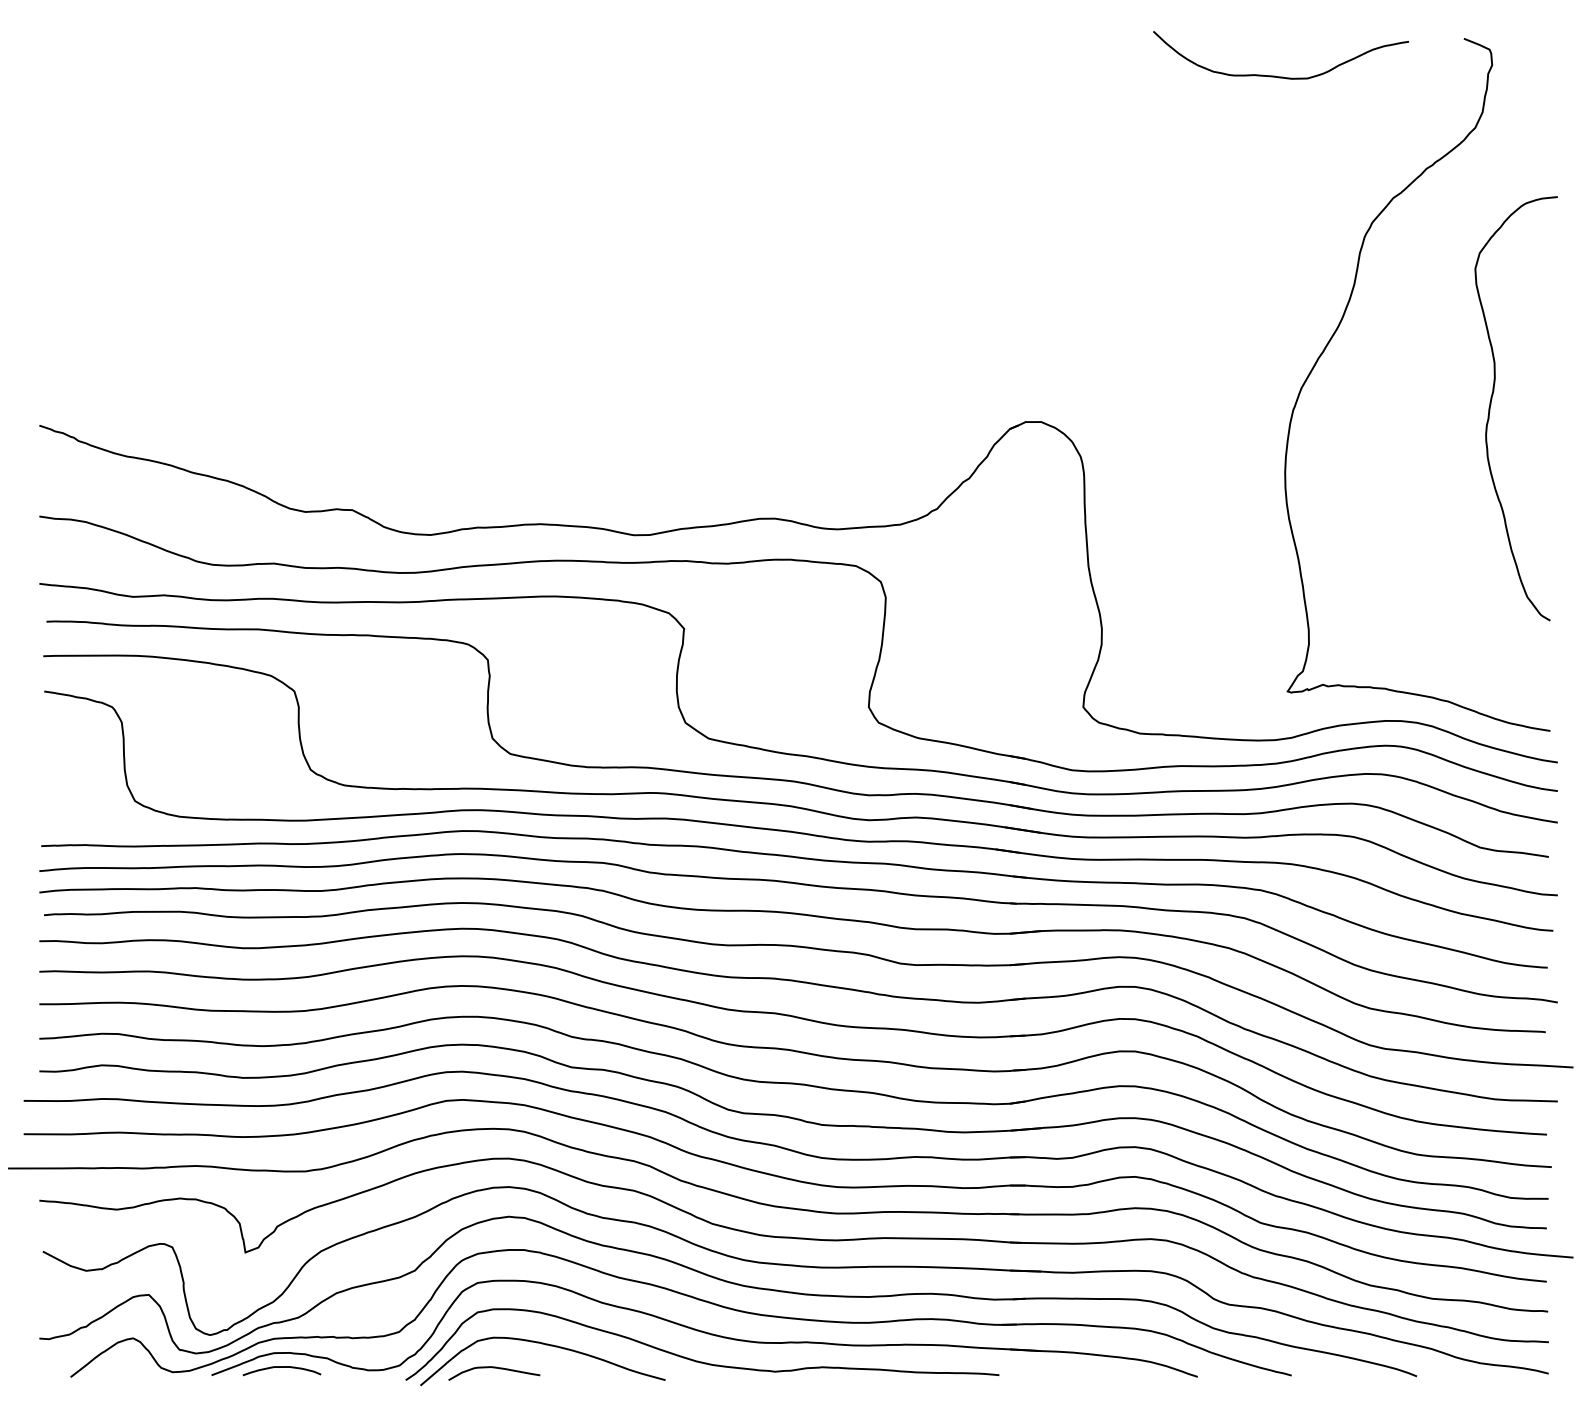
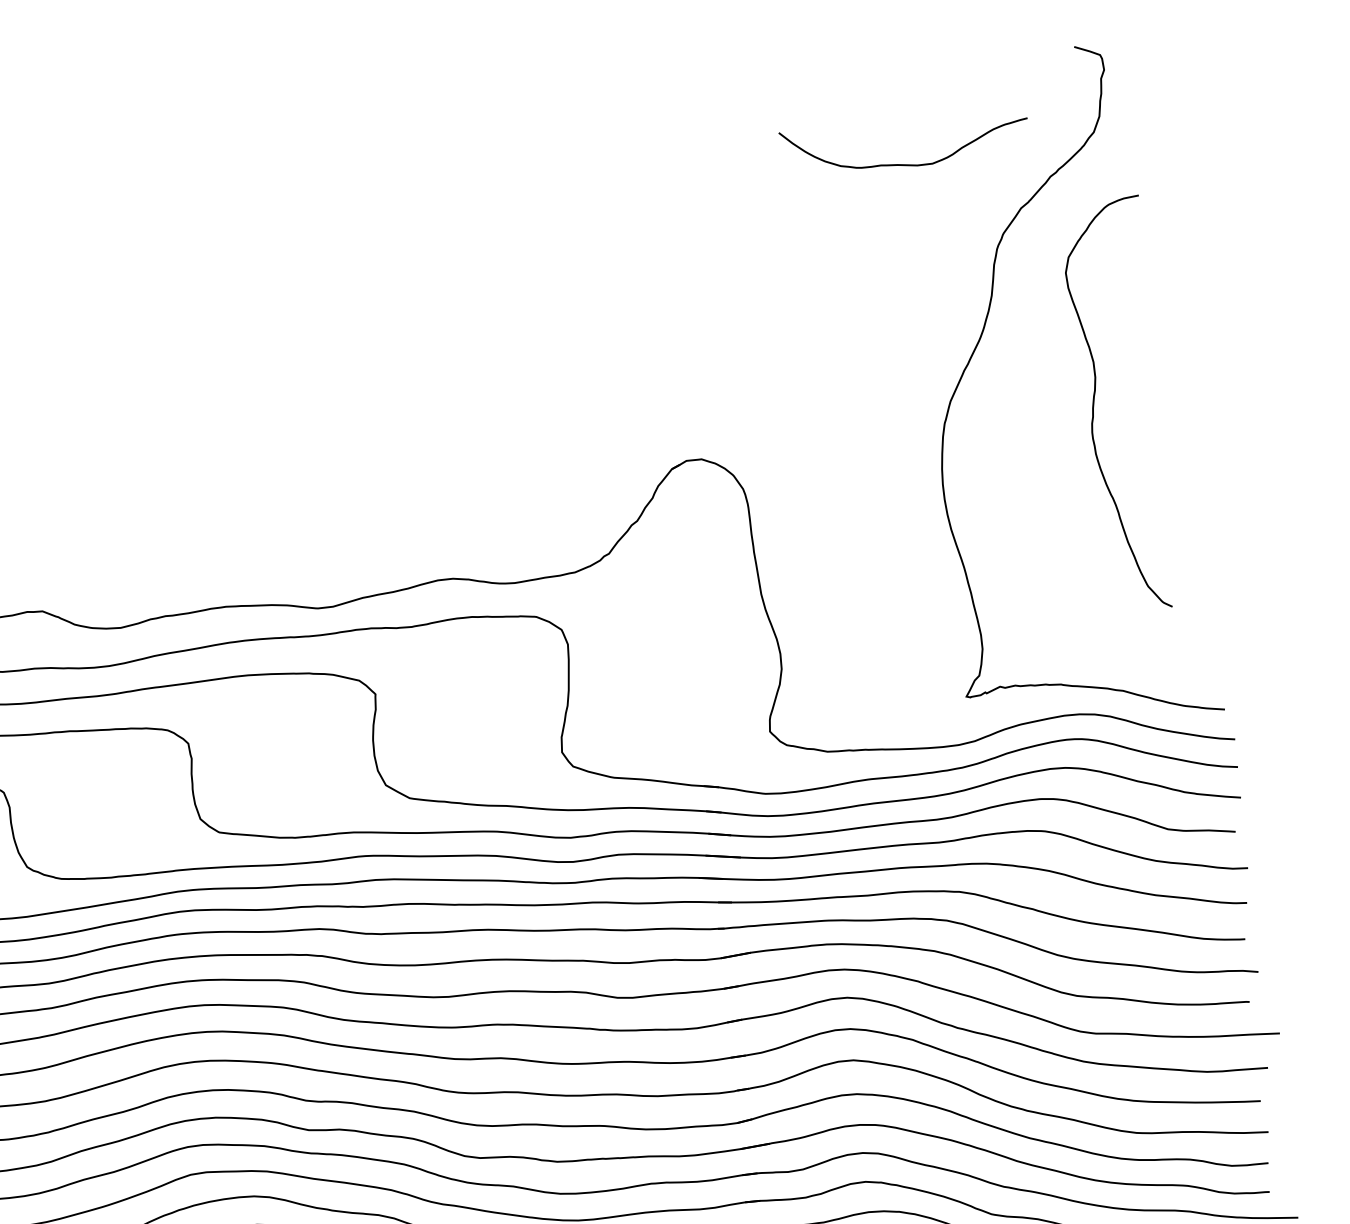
curve: (1275, 75) -> (901, 163), moved
curve: (1491, 405) -> (1094, 403), moved

